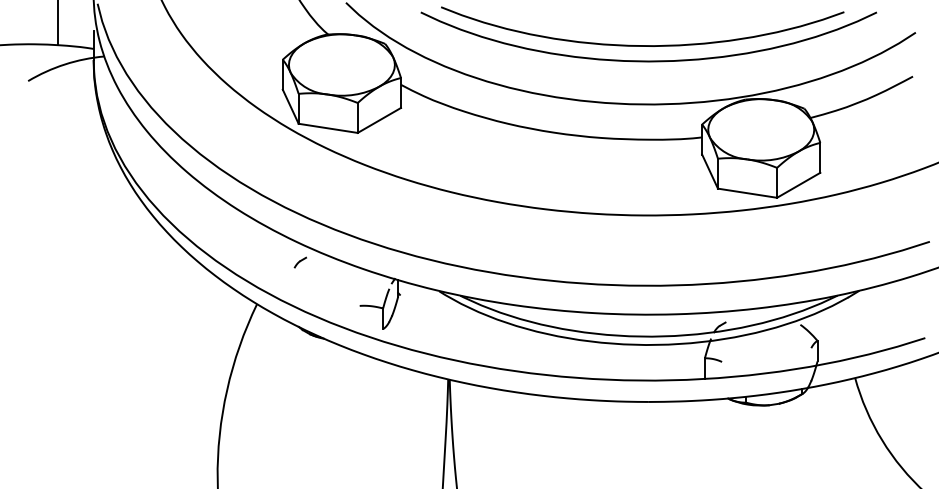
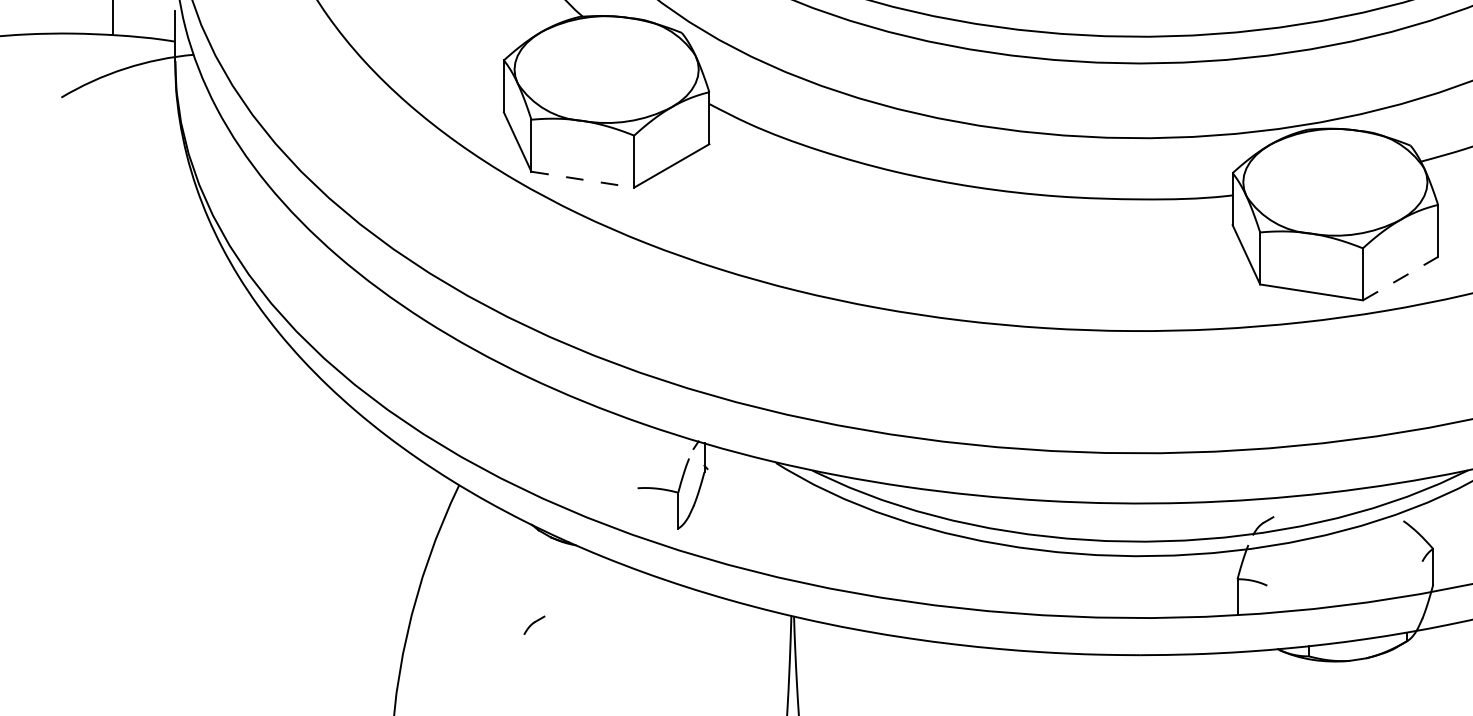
line: (328, 128) -> (583, 179), solid -> dashed
line: (798, 185) -> (1400, 278), solid -> dashed
part: (299, 262) -> (532, 624), moved

